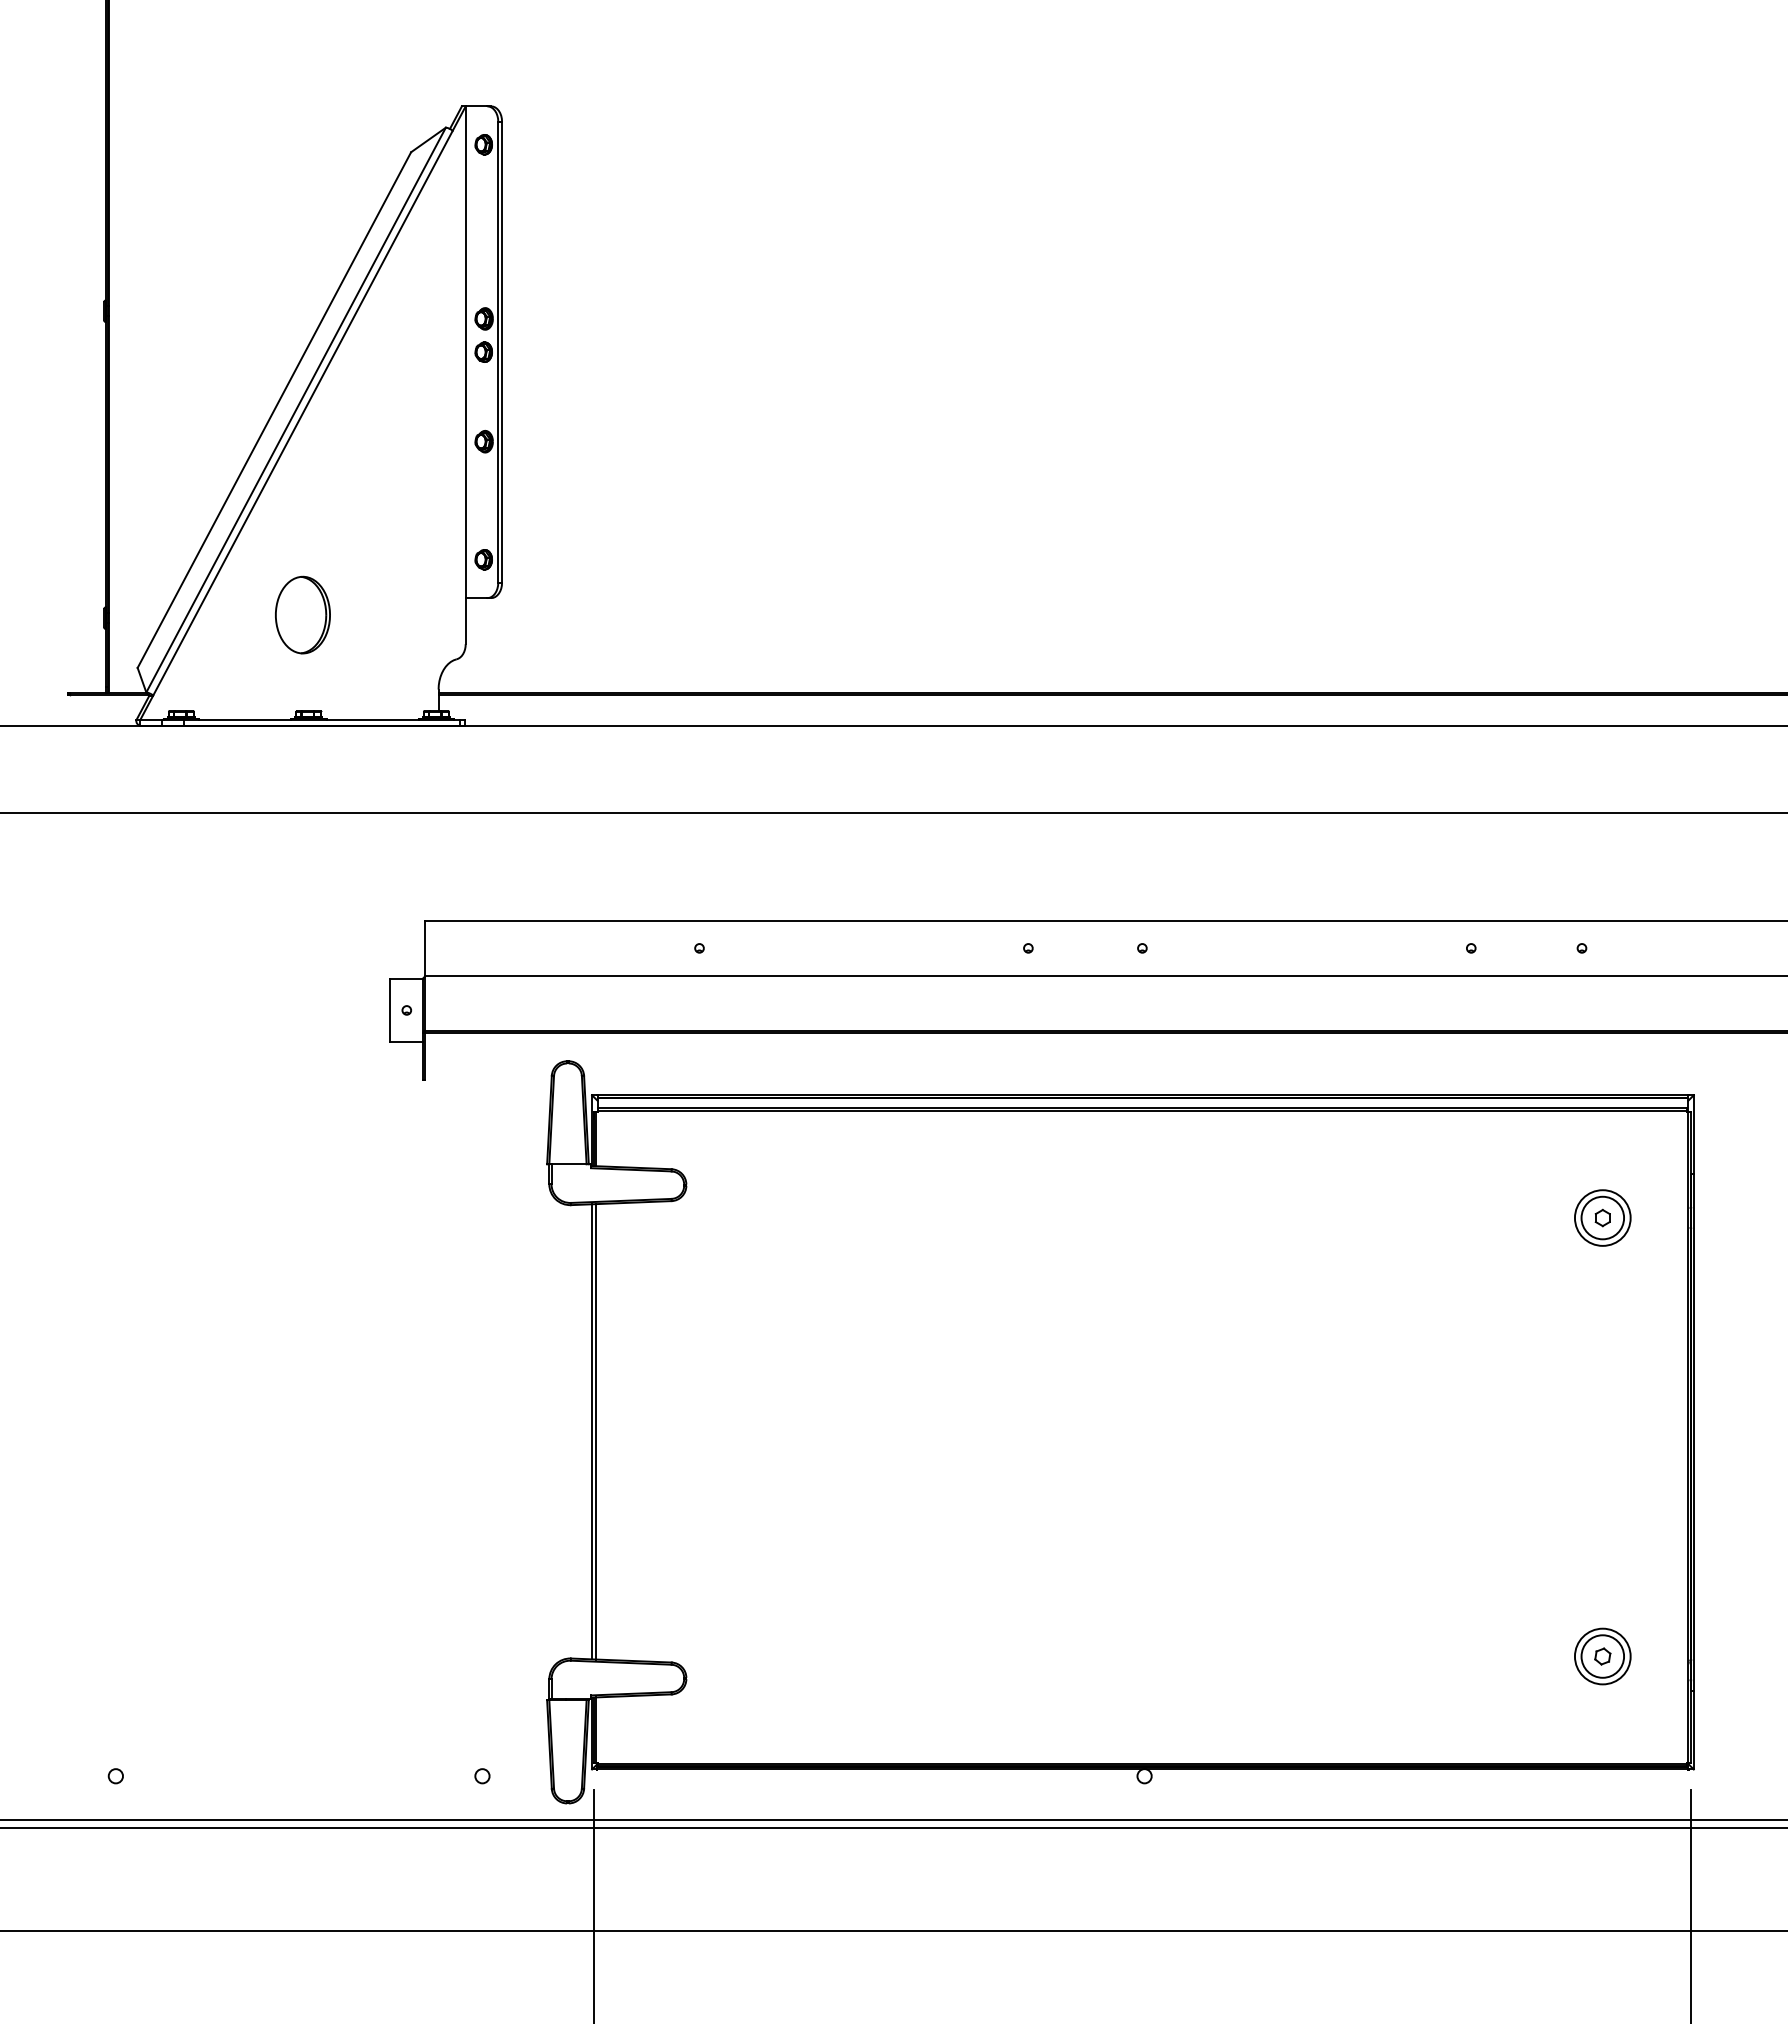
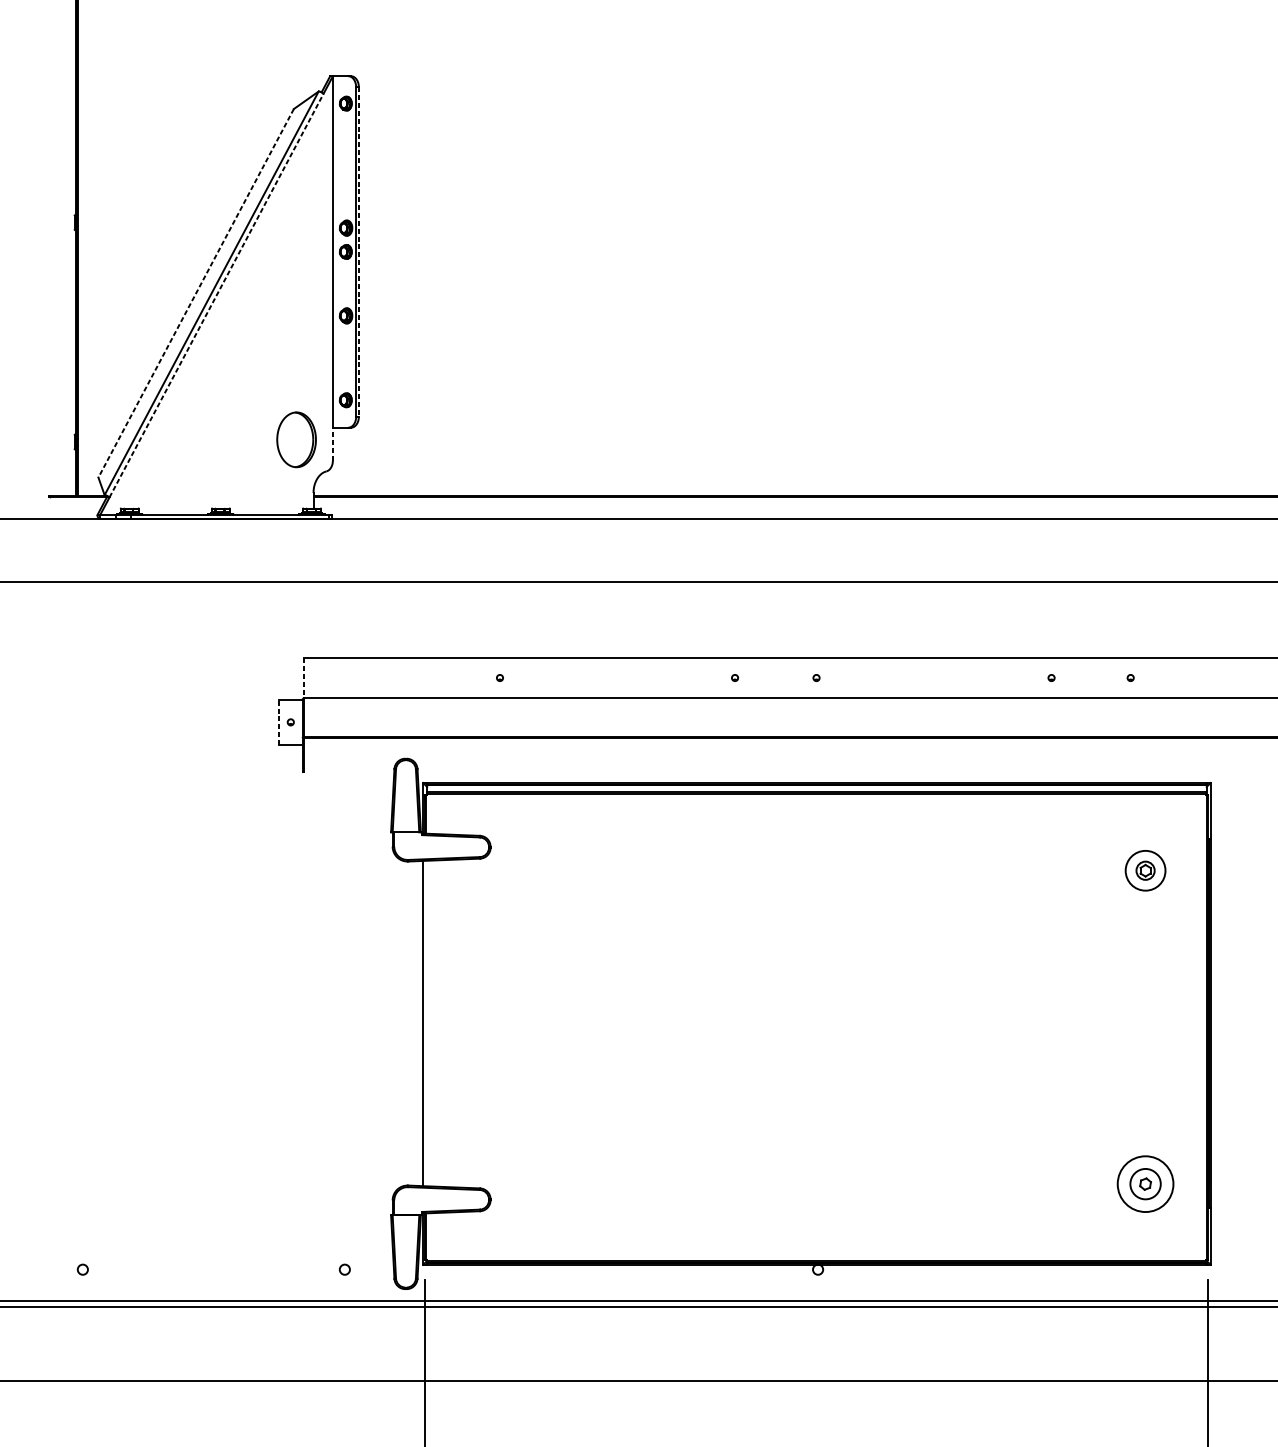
line: (502, 352) -> (359, 252), solid -> dashed
line: (274, 410) -> (196, 293), solid -> dashed
line: (302, 413) -> (216, 295), solid -> dashed
part: (302, 614) -> (296, 439), moved
line: (465, 620) -> (332, 443), solid -> dashed
line: (425, 948) -> (304, 678), solid -> dashed
line: (390, 1010) -> (279, 722), solid -> dashed
circle: (1602, 1217) -> (1145, 870), size x0.6
line: (596, 1431) -> (426, 1023), removed
circle: (1602, 1656) -> (1145, 1184), size x1.4

